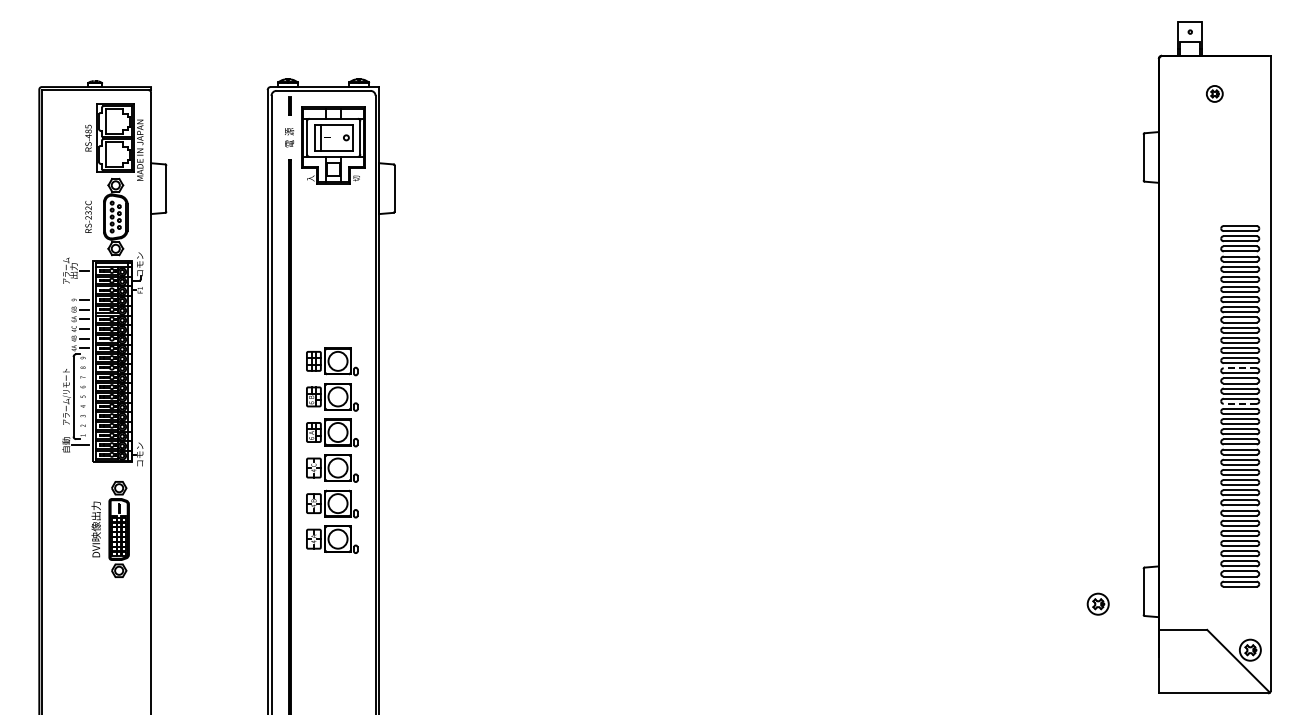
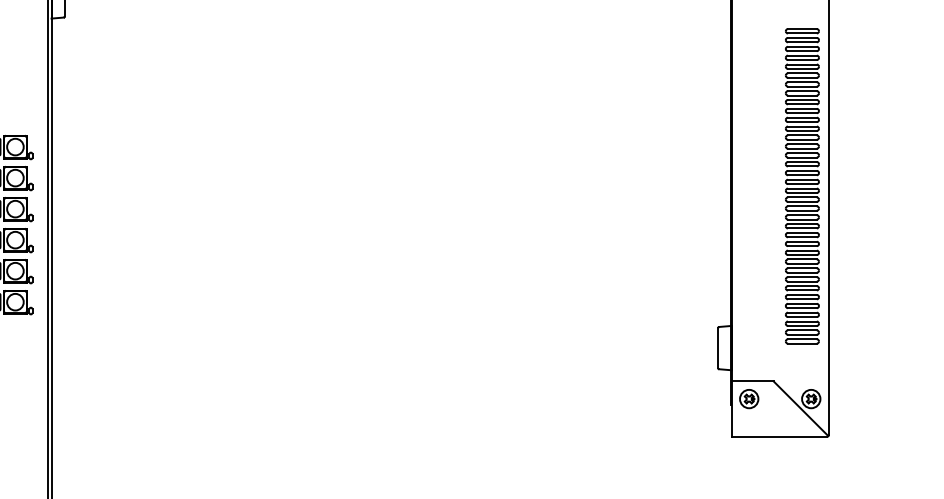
line: (1240, 368) -> (802, 153), dashed -> solid
line: (1240, 403) -> (802, 183), dashed -> solid
part: (1097, 603) -> (748, 398), moved

